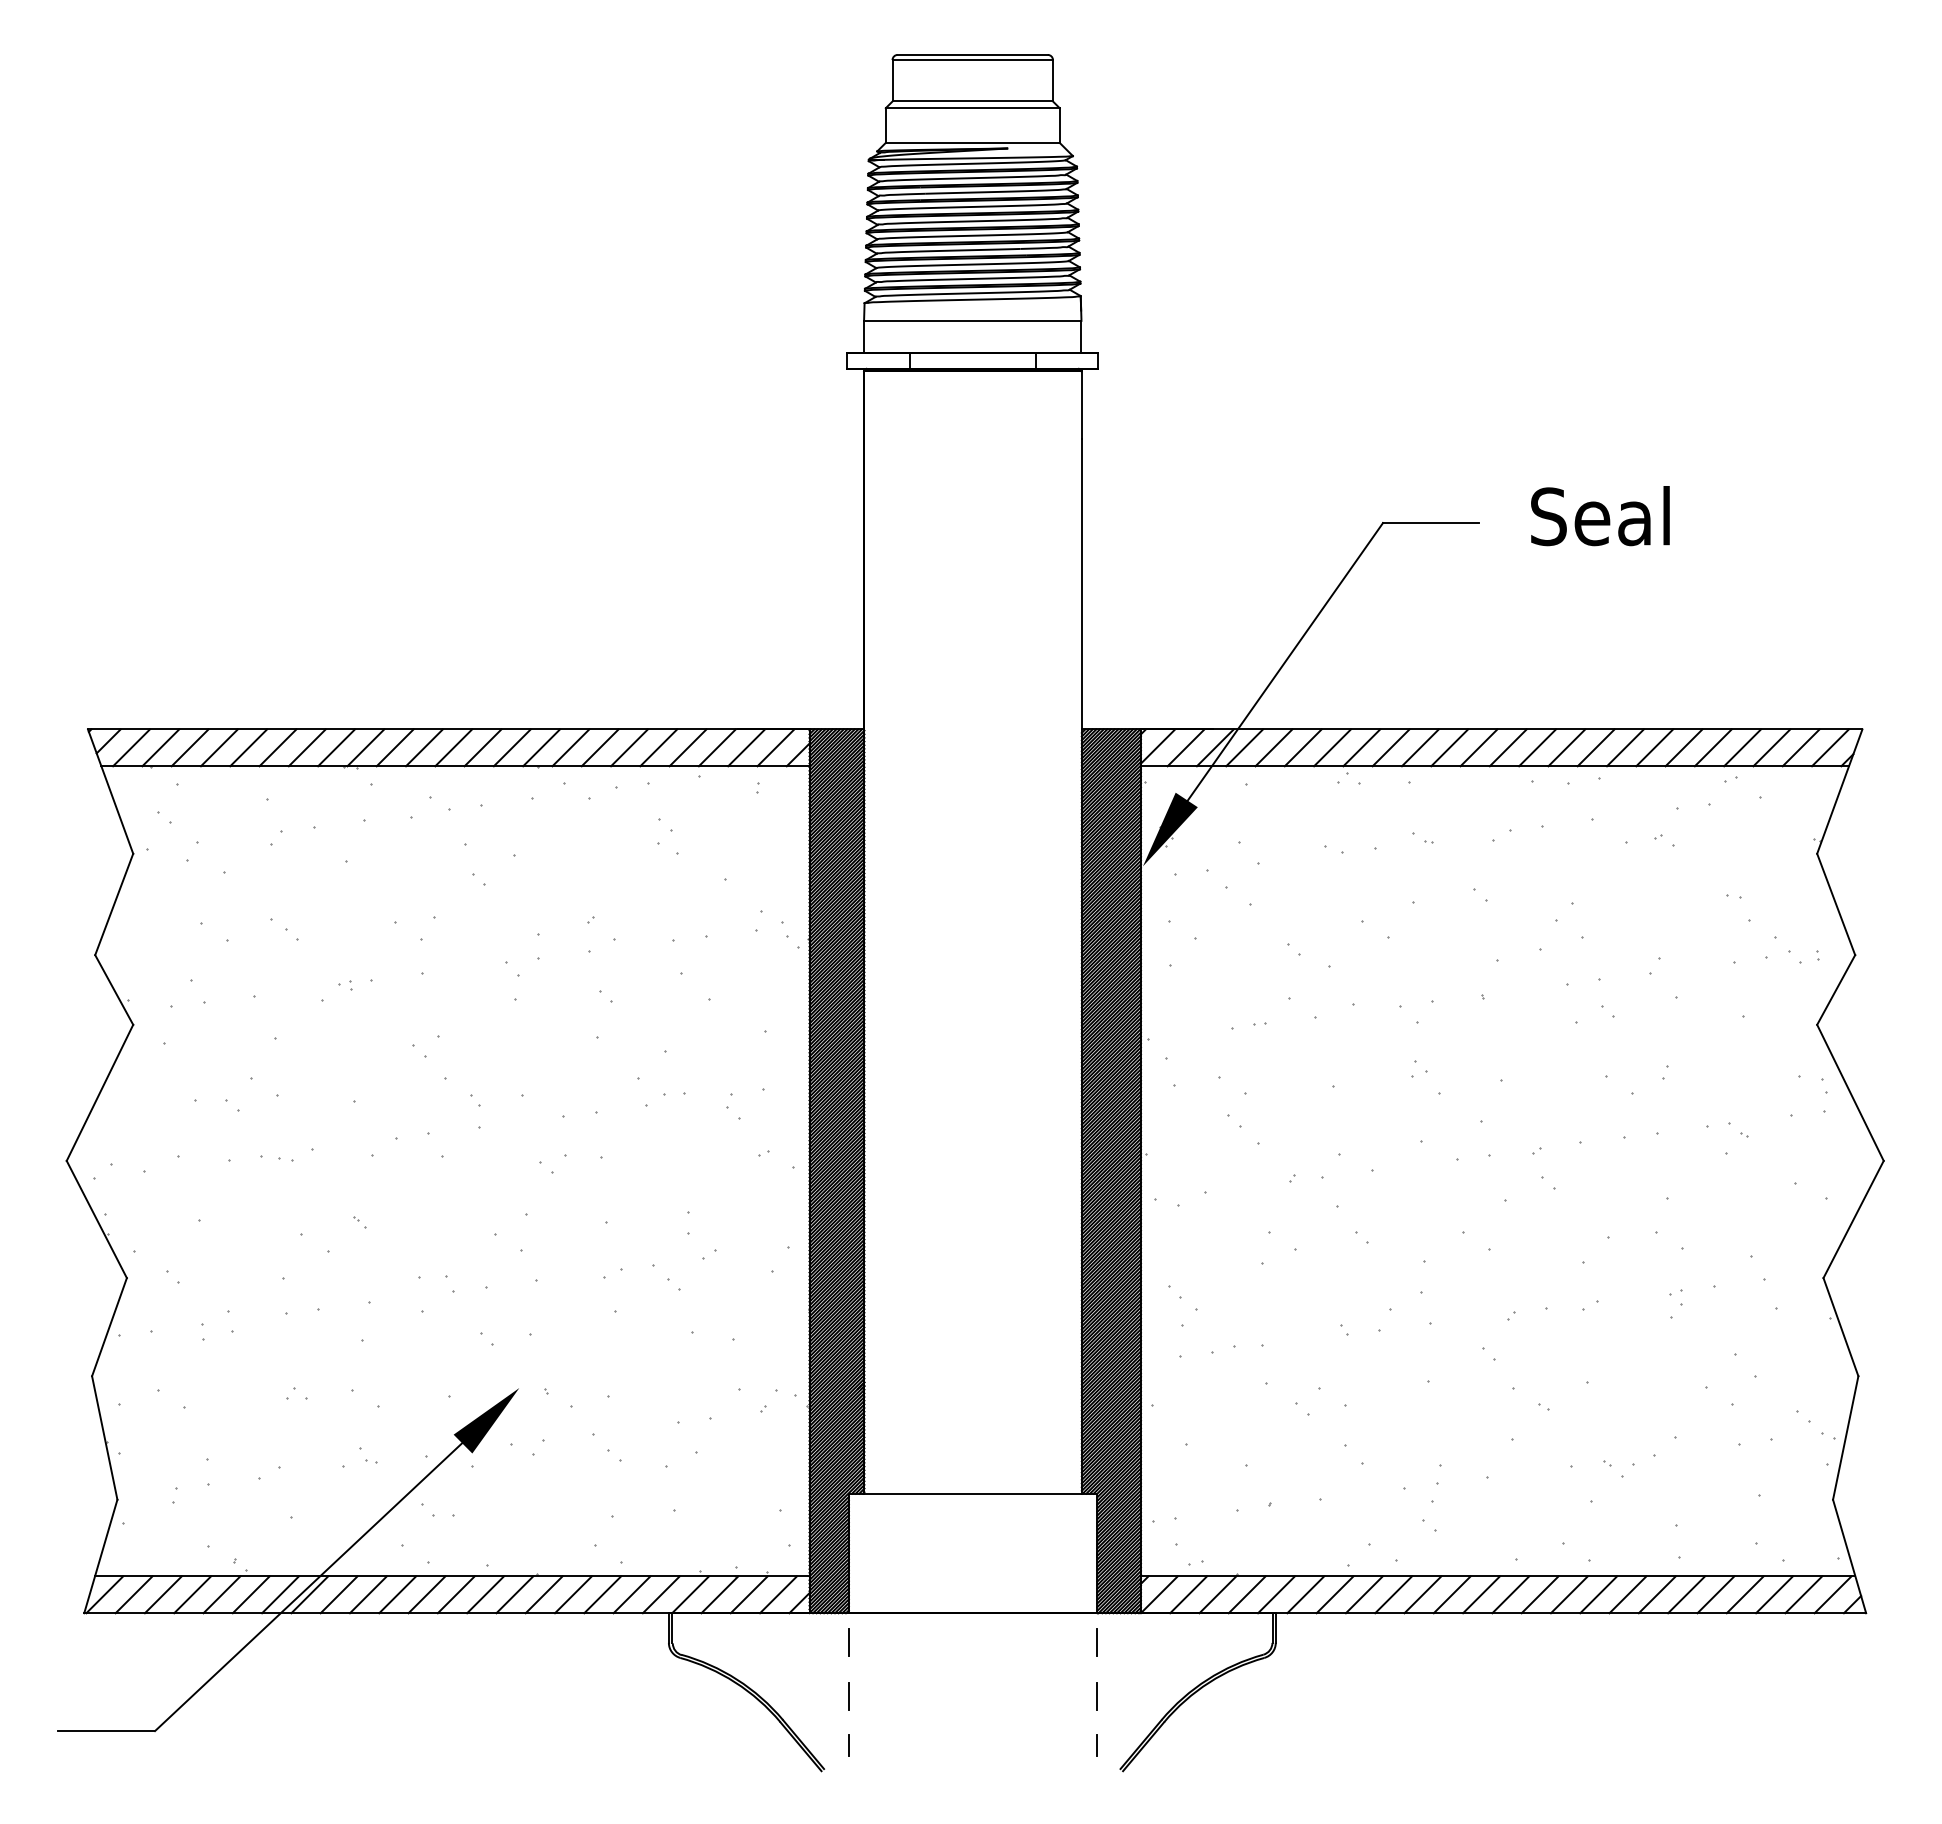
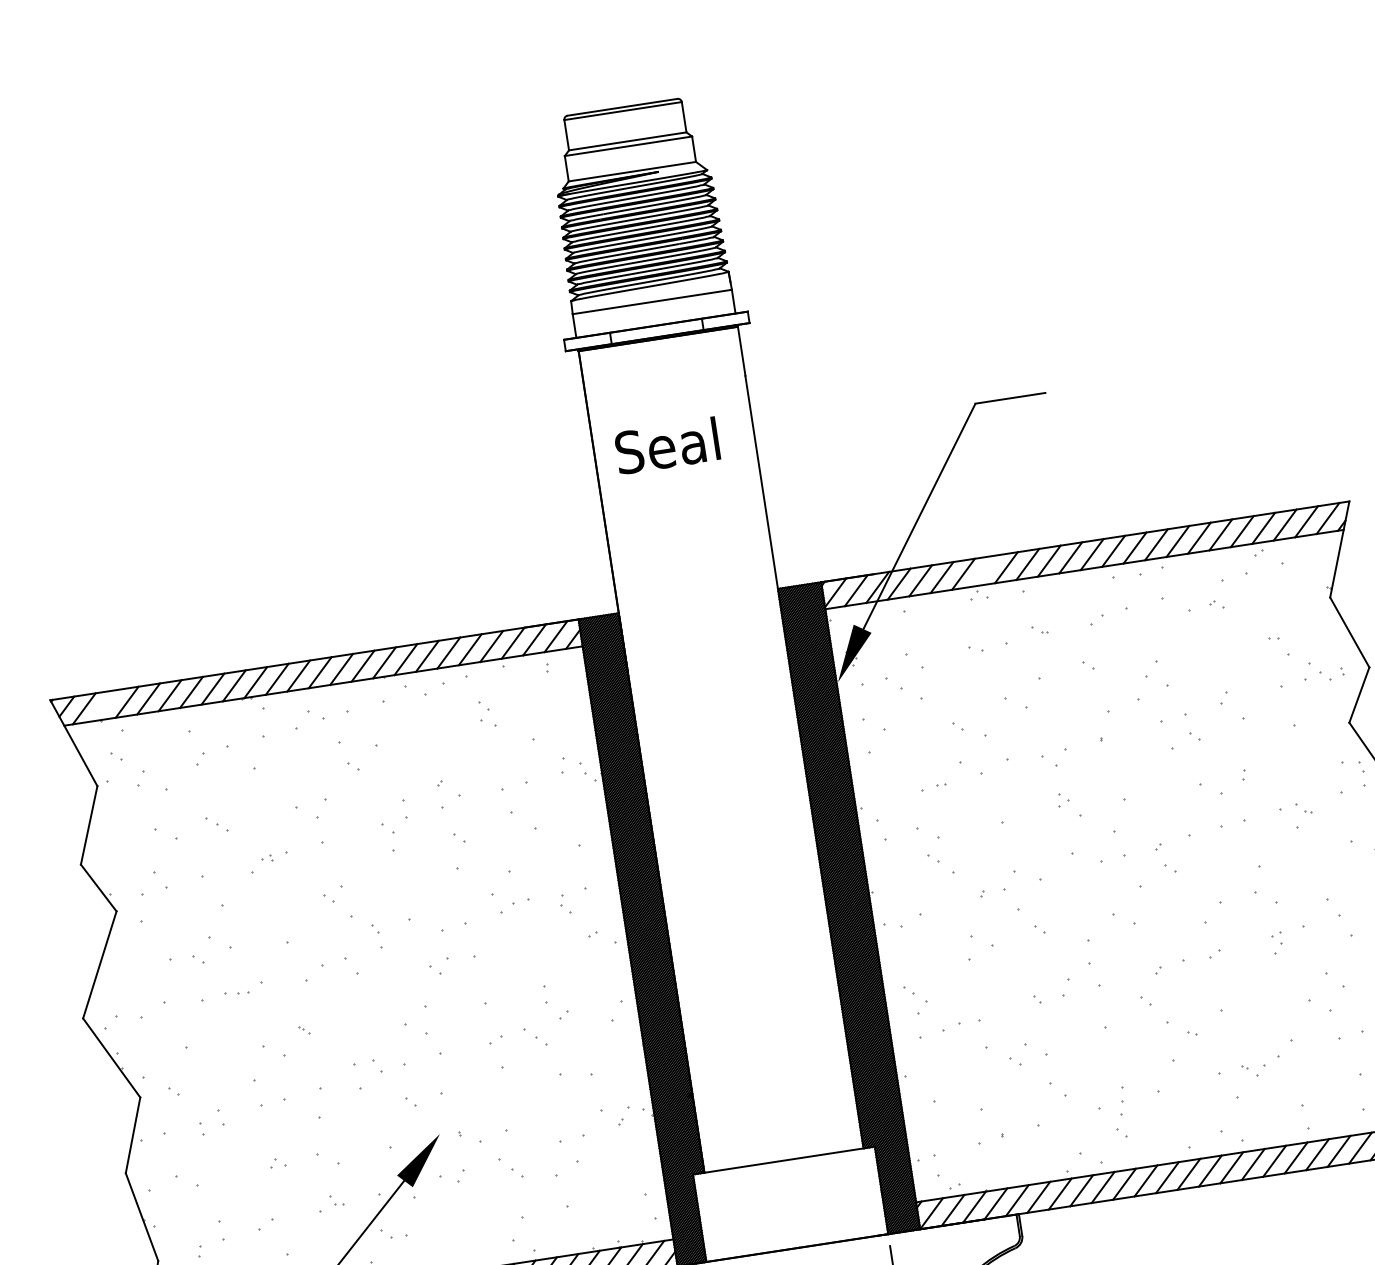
text: (1600, 516) -> (667, 446), moved
line: (160, 747) -> (105, 705), removed
line: (1361, 747) -> (984, 570), removed

